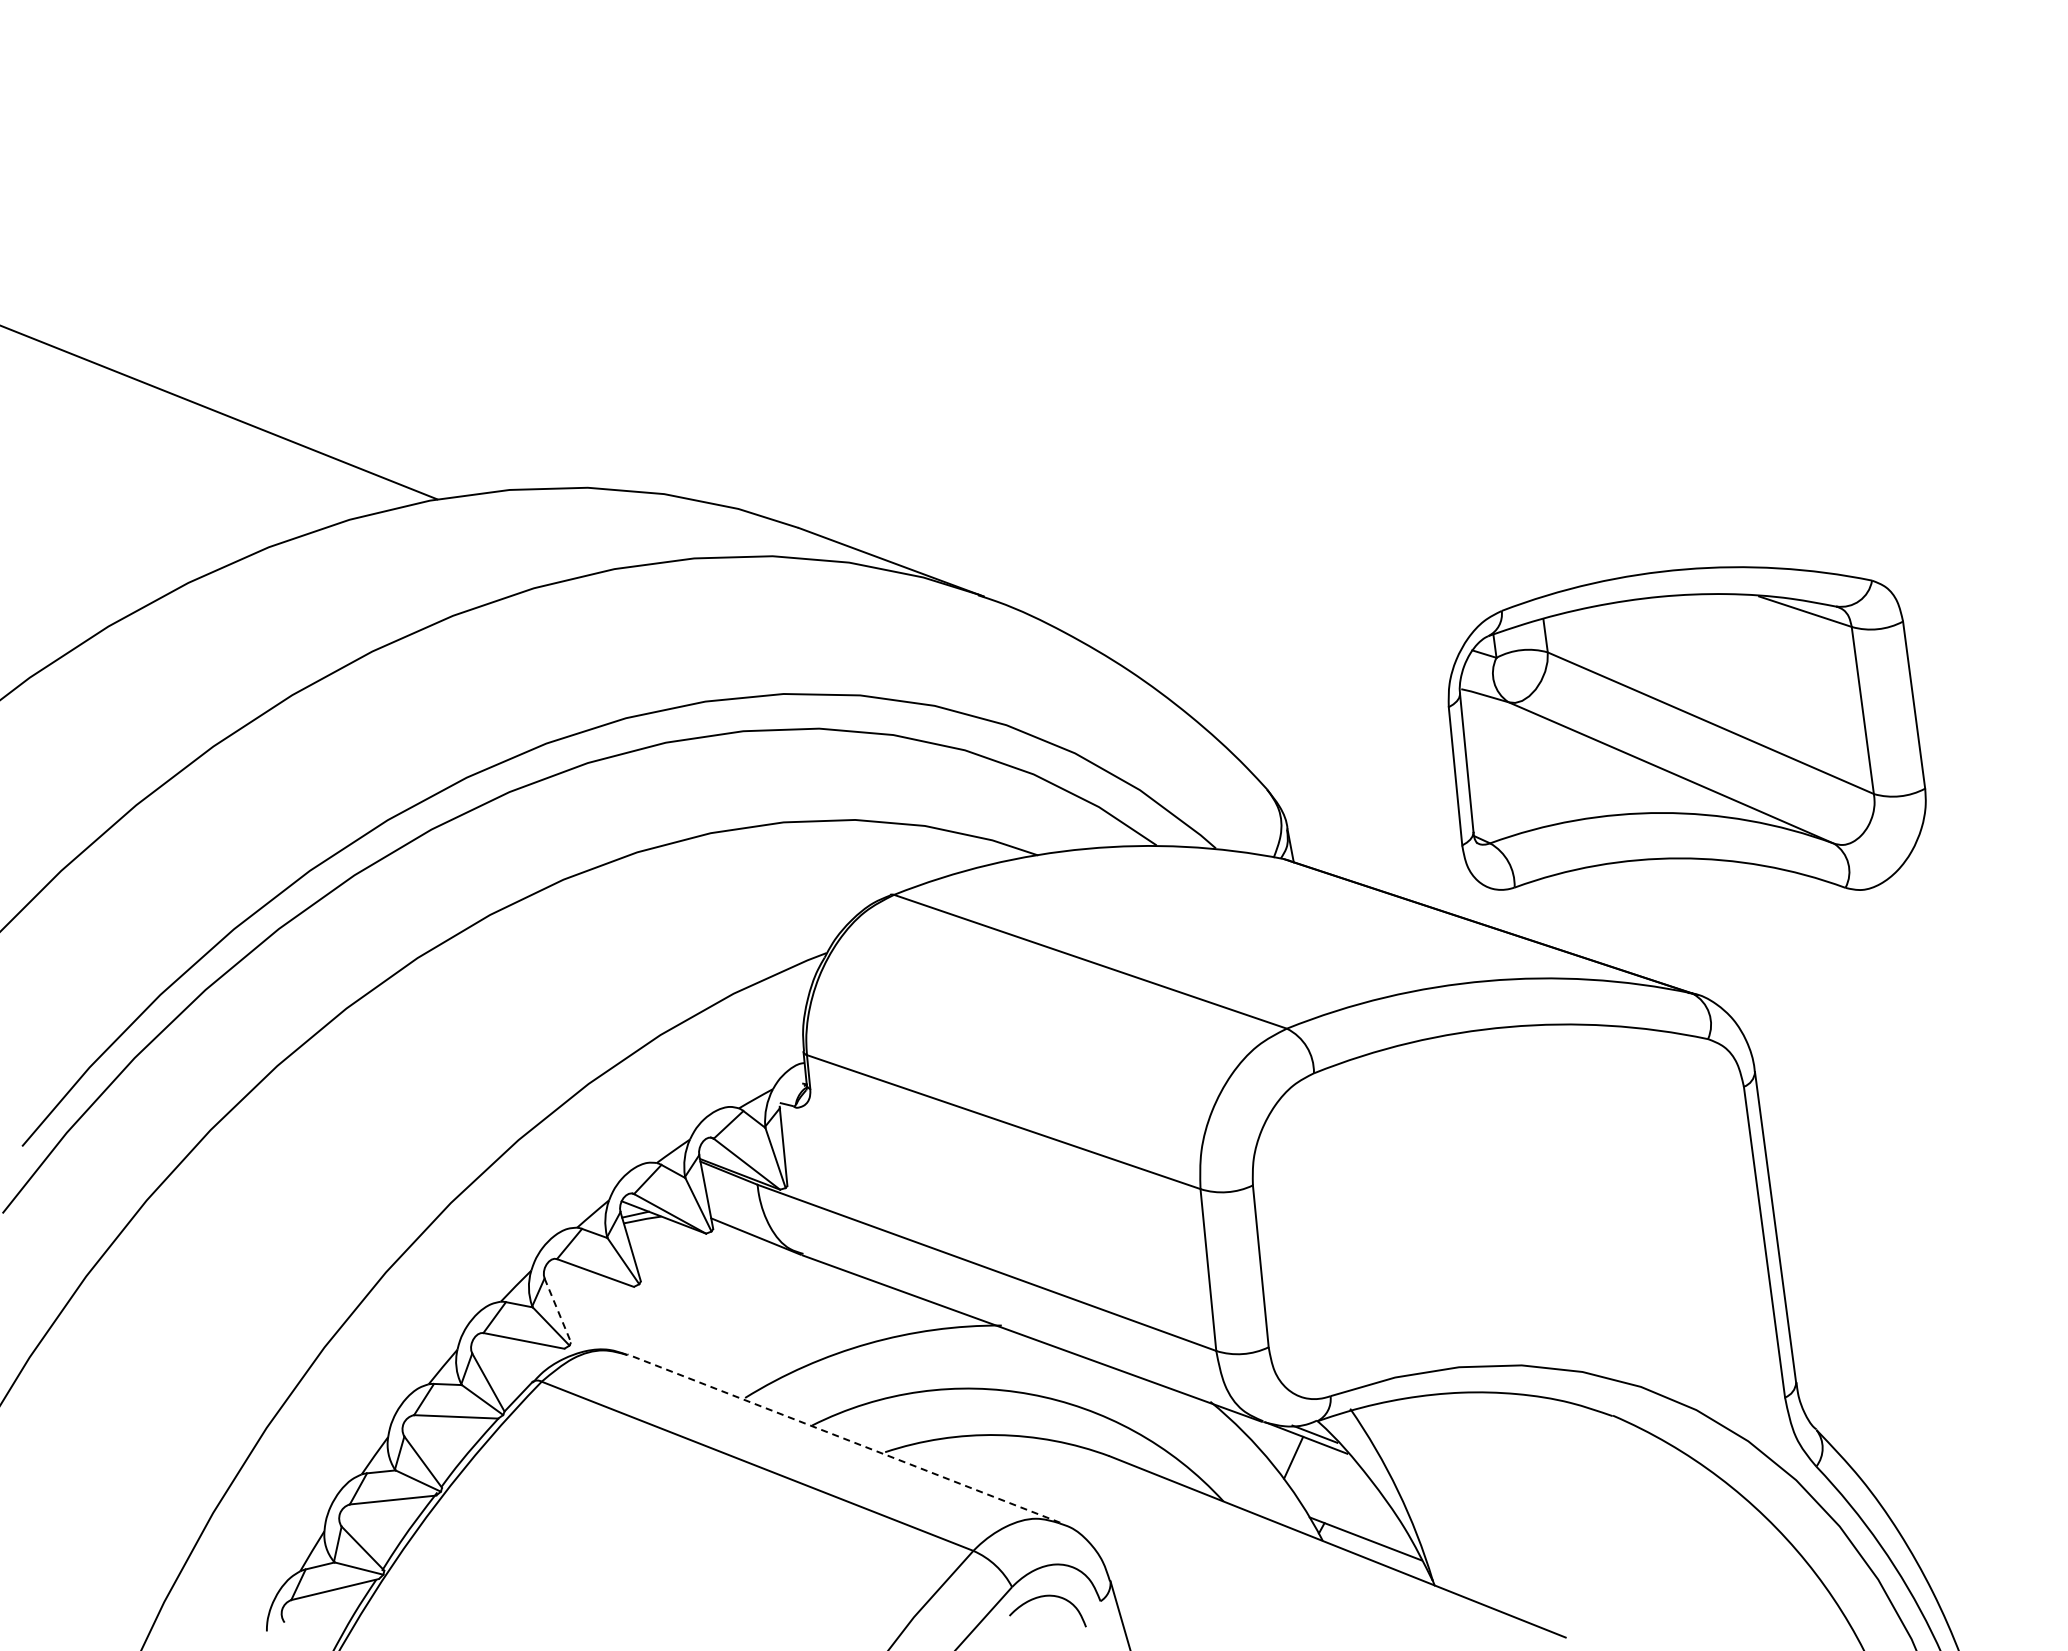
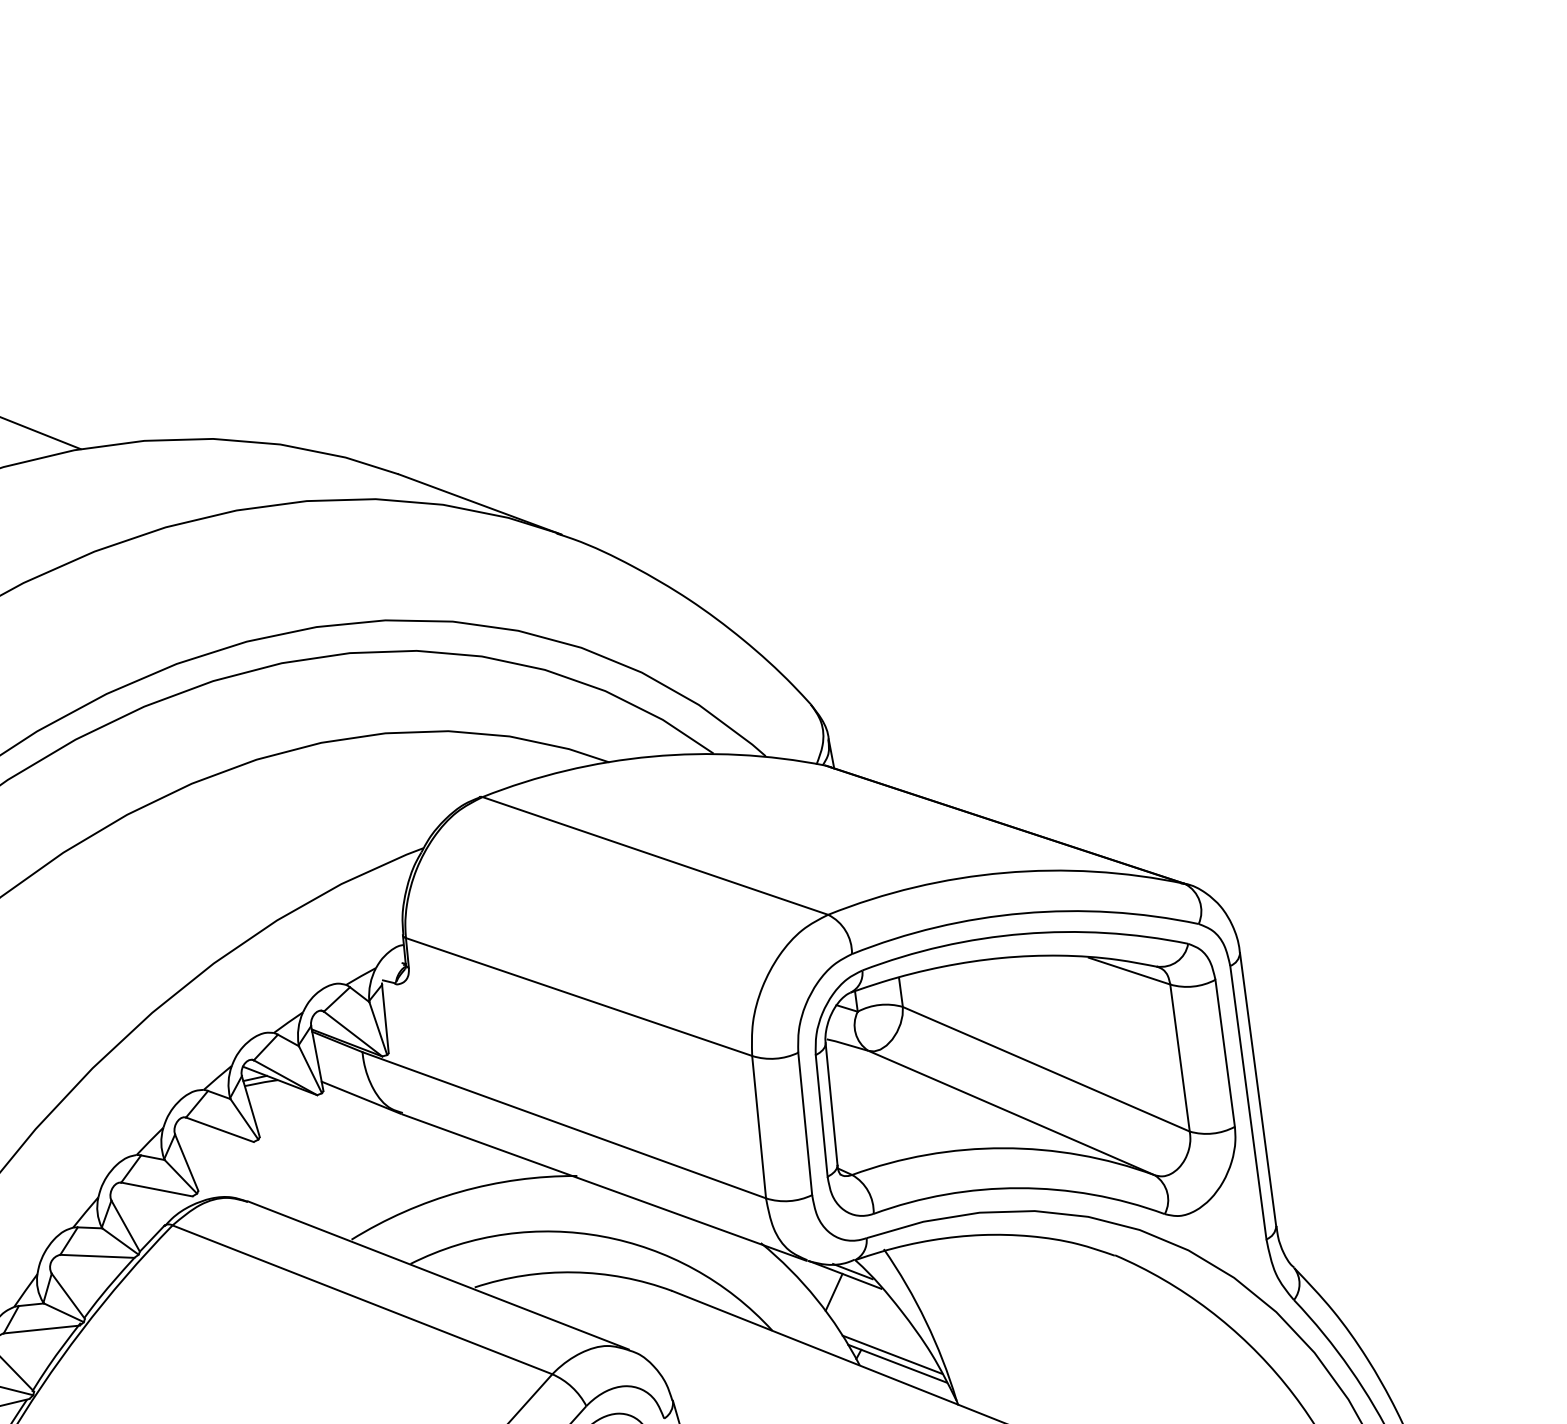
part: (1686, 728) -> (1024, 1073), moved
line: (557, 1310) -> (186, 1162), dashed -> solid
line: (843, 1438) -> (438, 1275), dashed -> solid
line: (1359, 1528) -> (892, 1354), added

